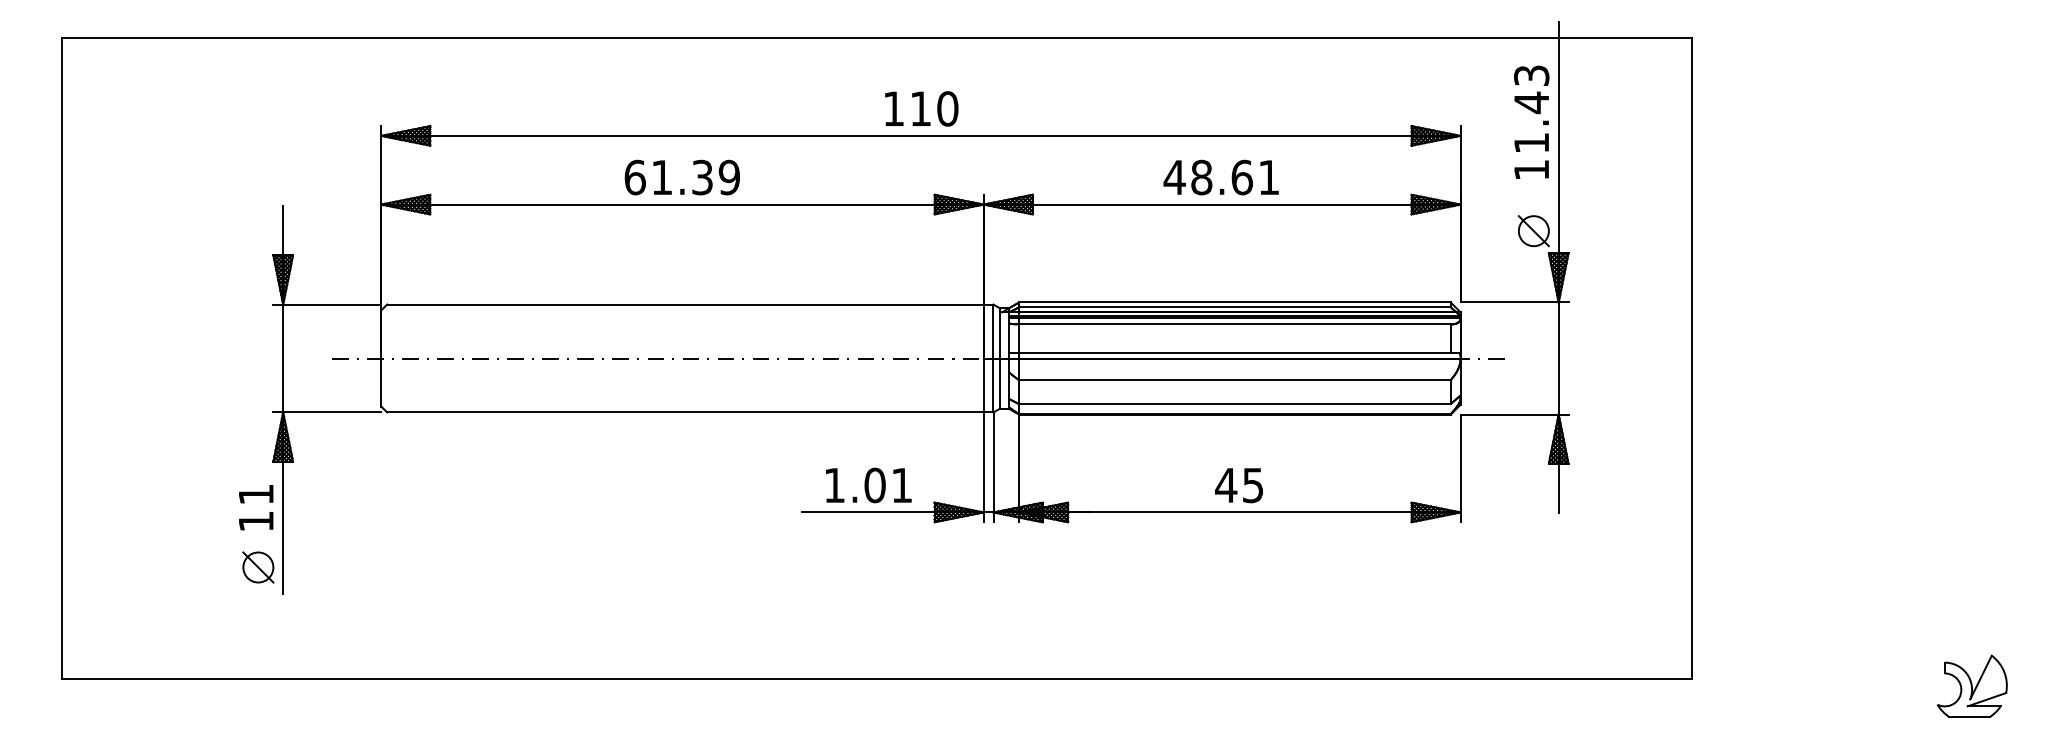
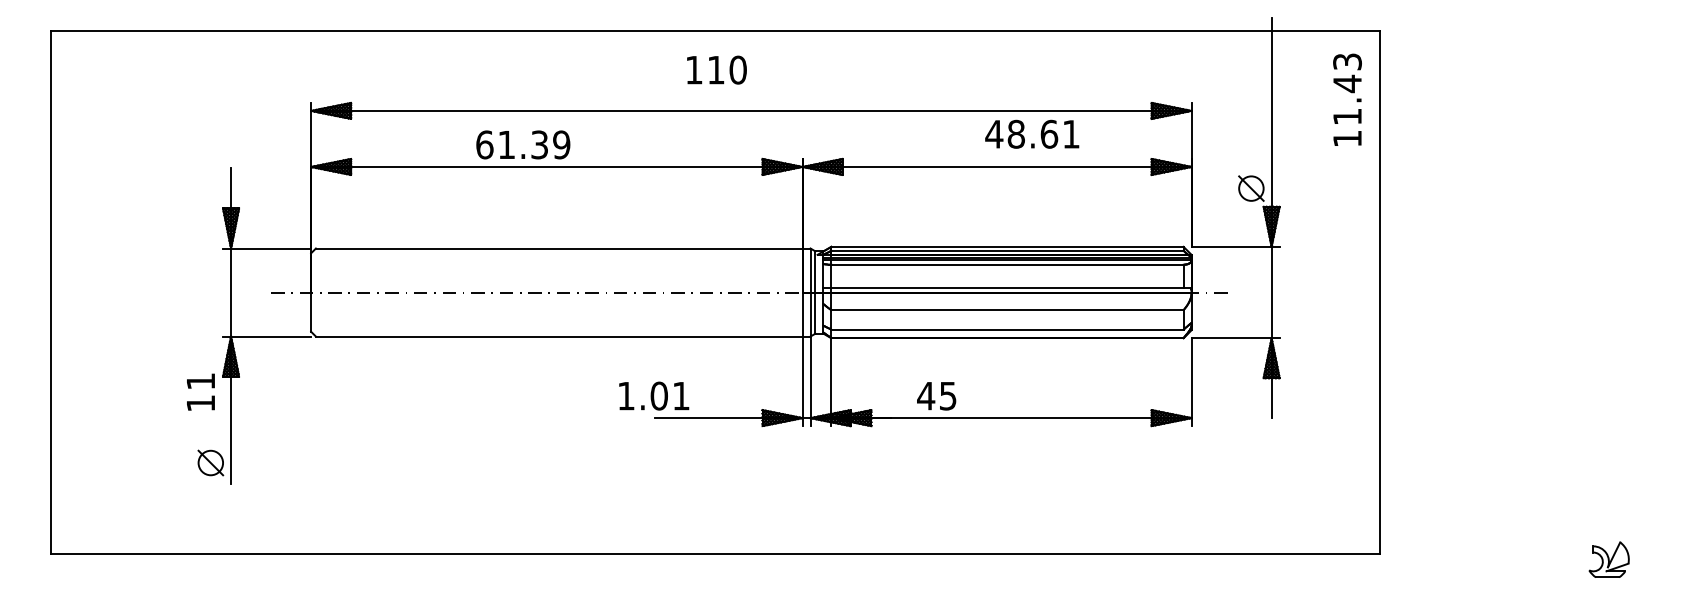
text: (921, 108) -> (716, 69), moved
text: (1531, 121) -> (1347, 99), moved
text: (681, 177) -> (522, 144), moved
text: (1220, 177) -> (1031, 134), moved
text: (868, 485) -> (653, 396), moved
text: (1238, 485) -> (936, 396), moved
text: (256, 507) -> (201, 392), moved
part: (1972, 685) -> (1609, 559), size x0.7

